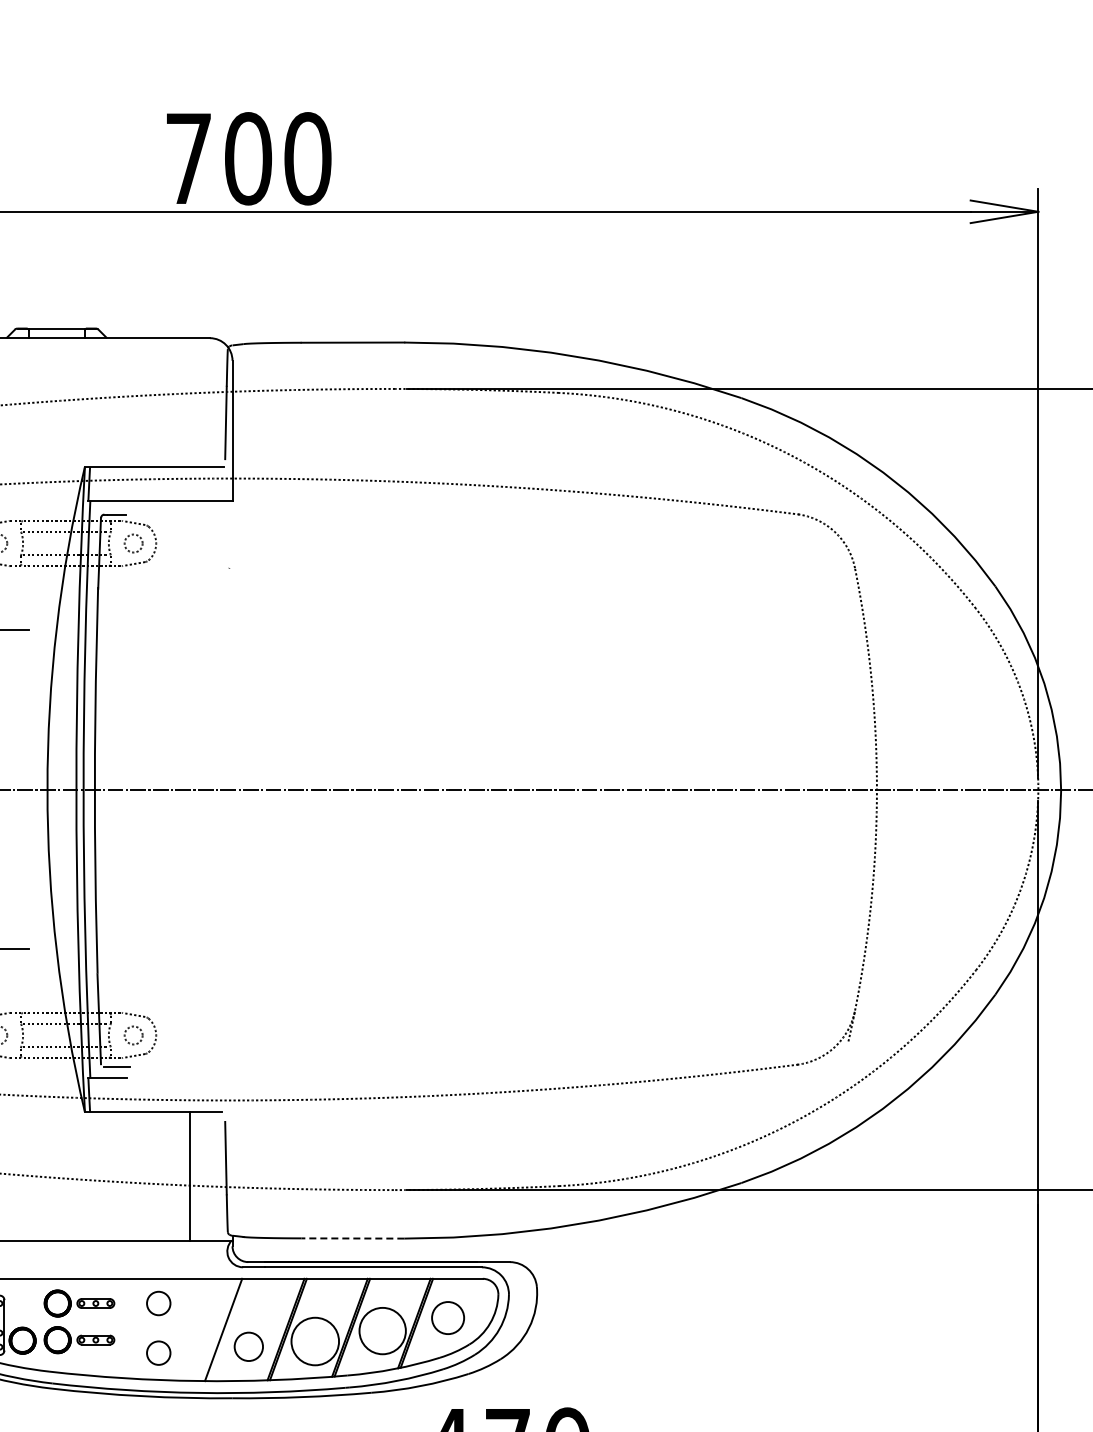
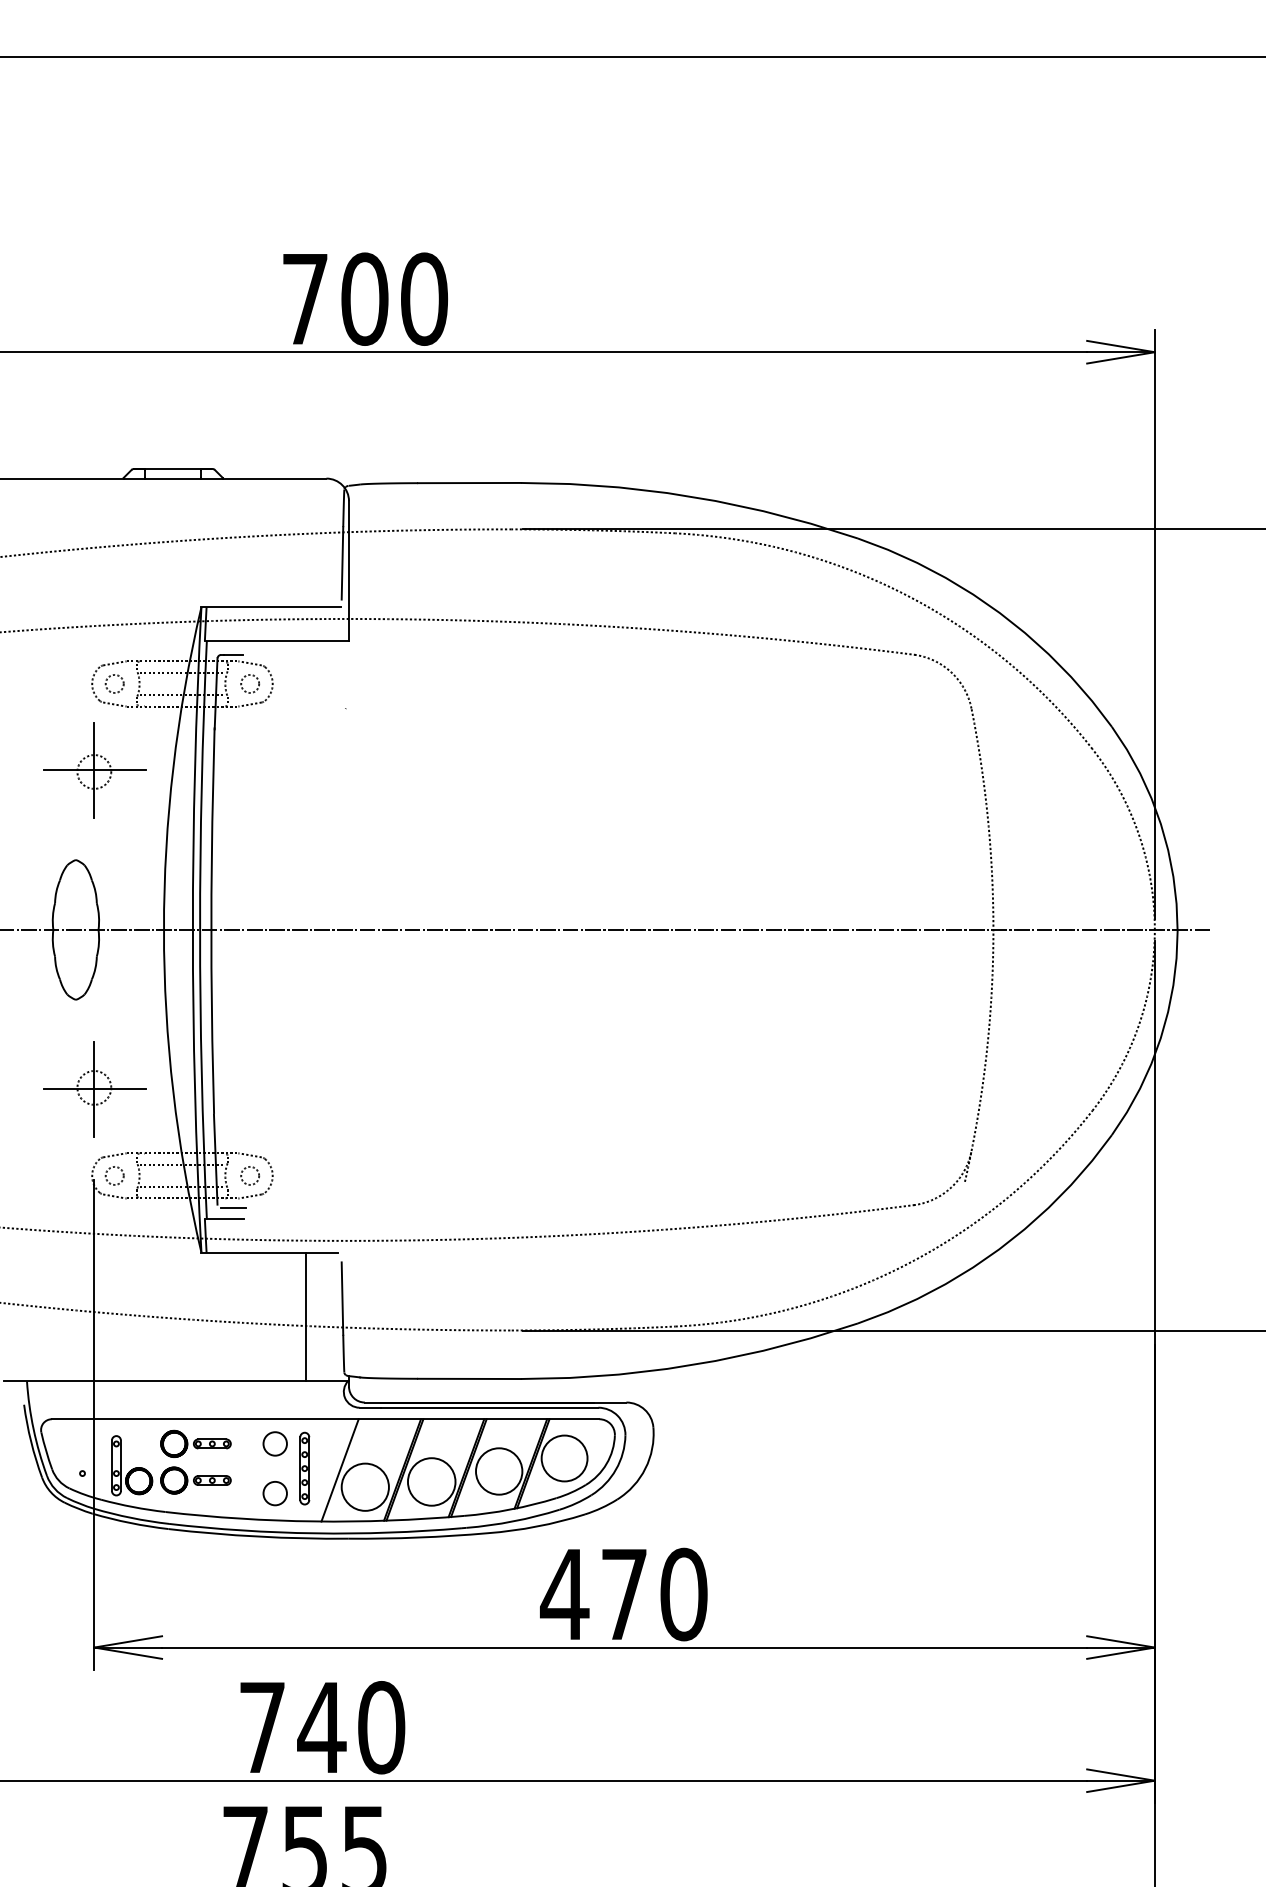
line: (352, 1238) -> (468, 1378), dashed -> solid
circle: (448, 1318) -> (564, 1458), size x1.43
part: (188, 1328) -> (304, 1468), added
circle: (248, 1346) -> (364, 1486), size x1.67

